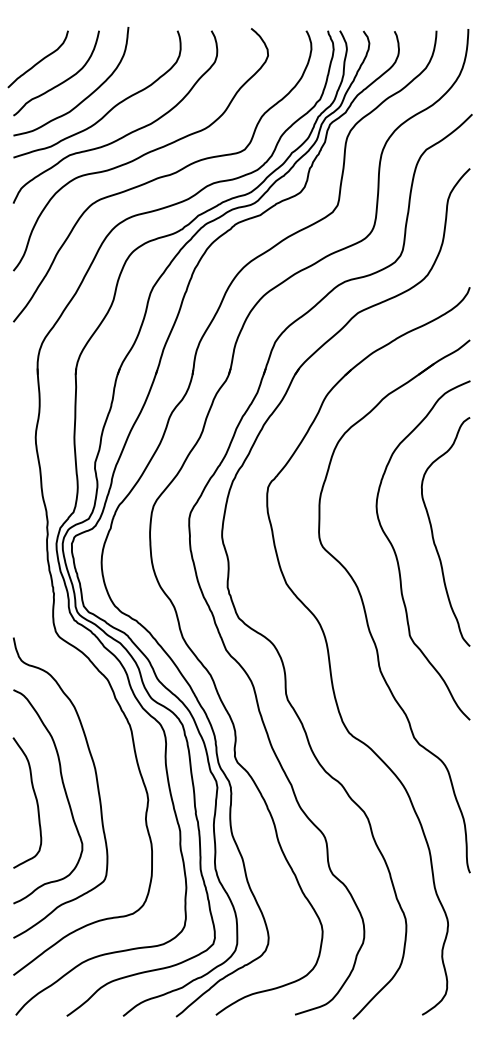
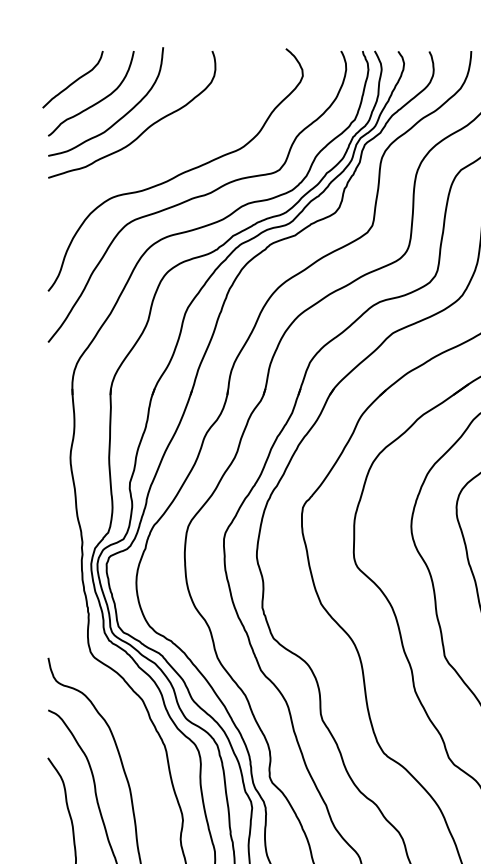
curve: (125, 134) -> (160, 154), removed

